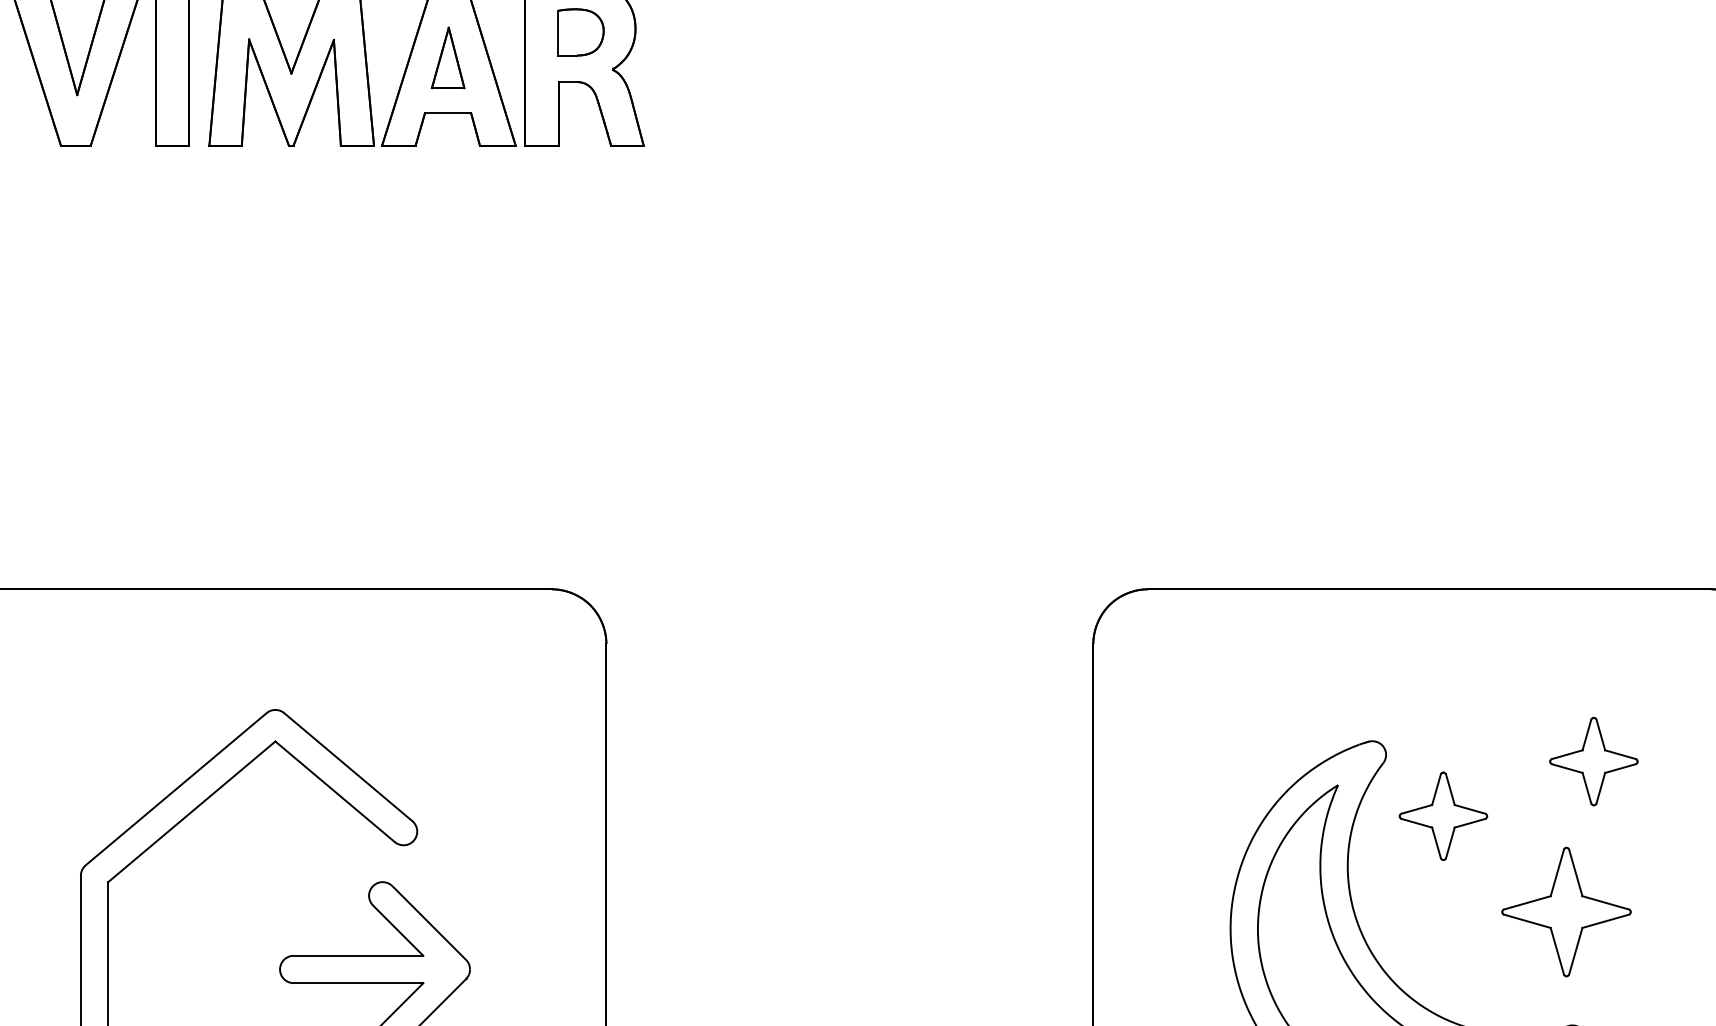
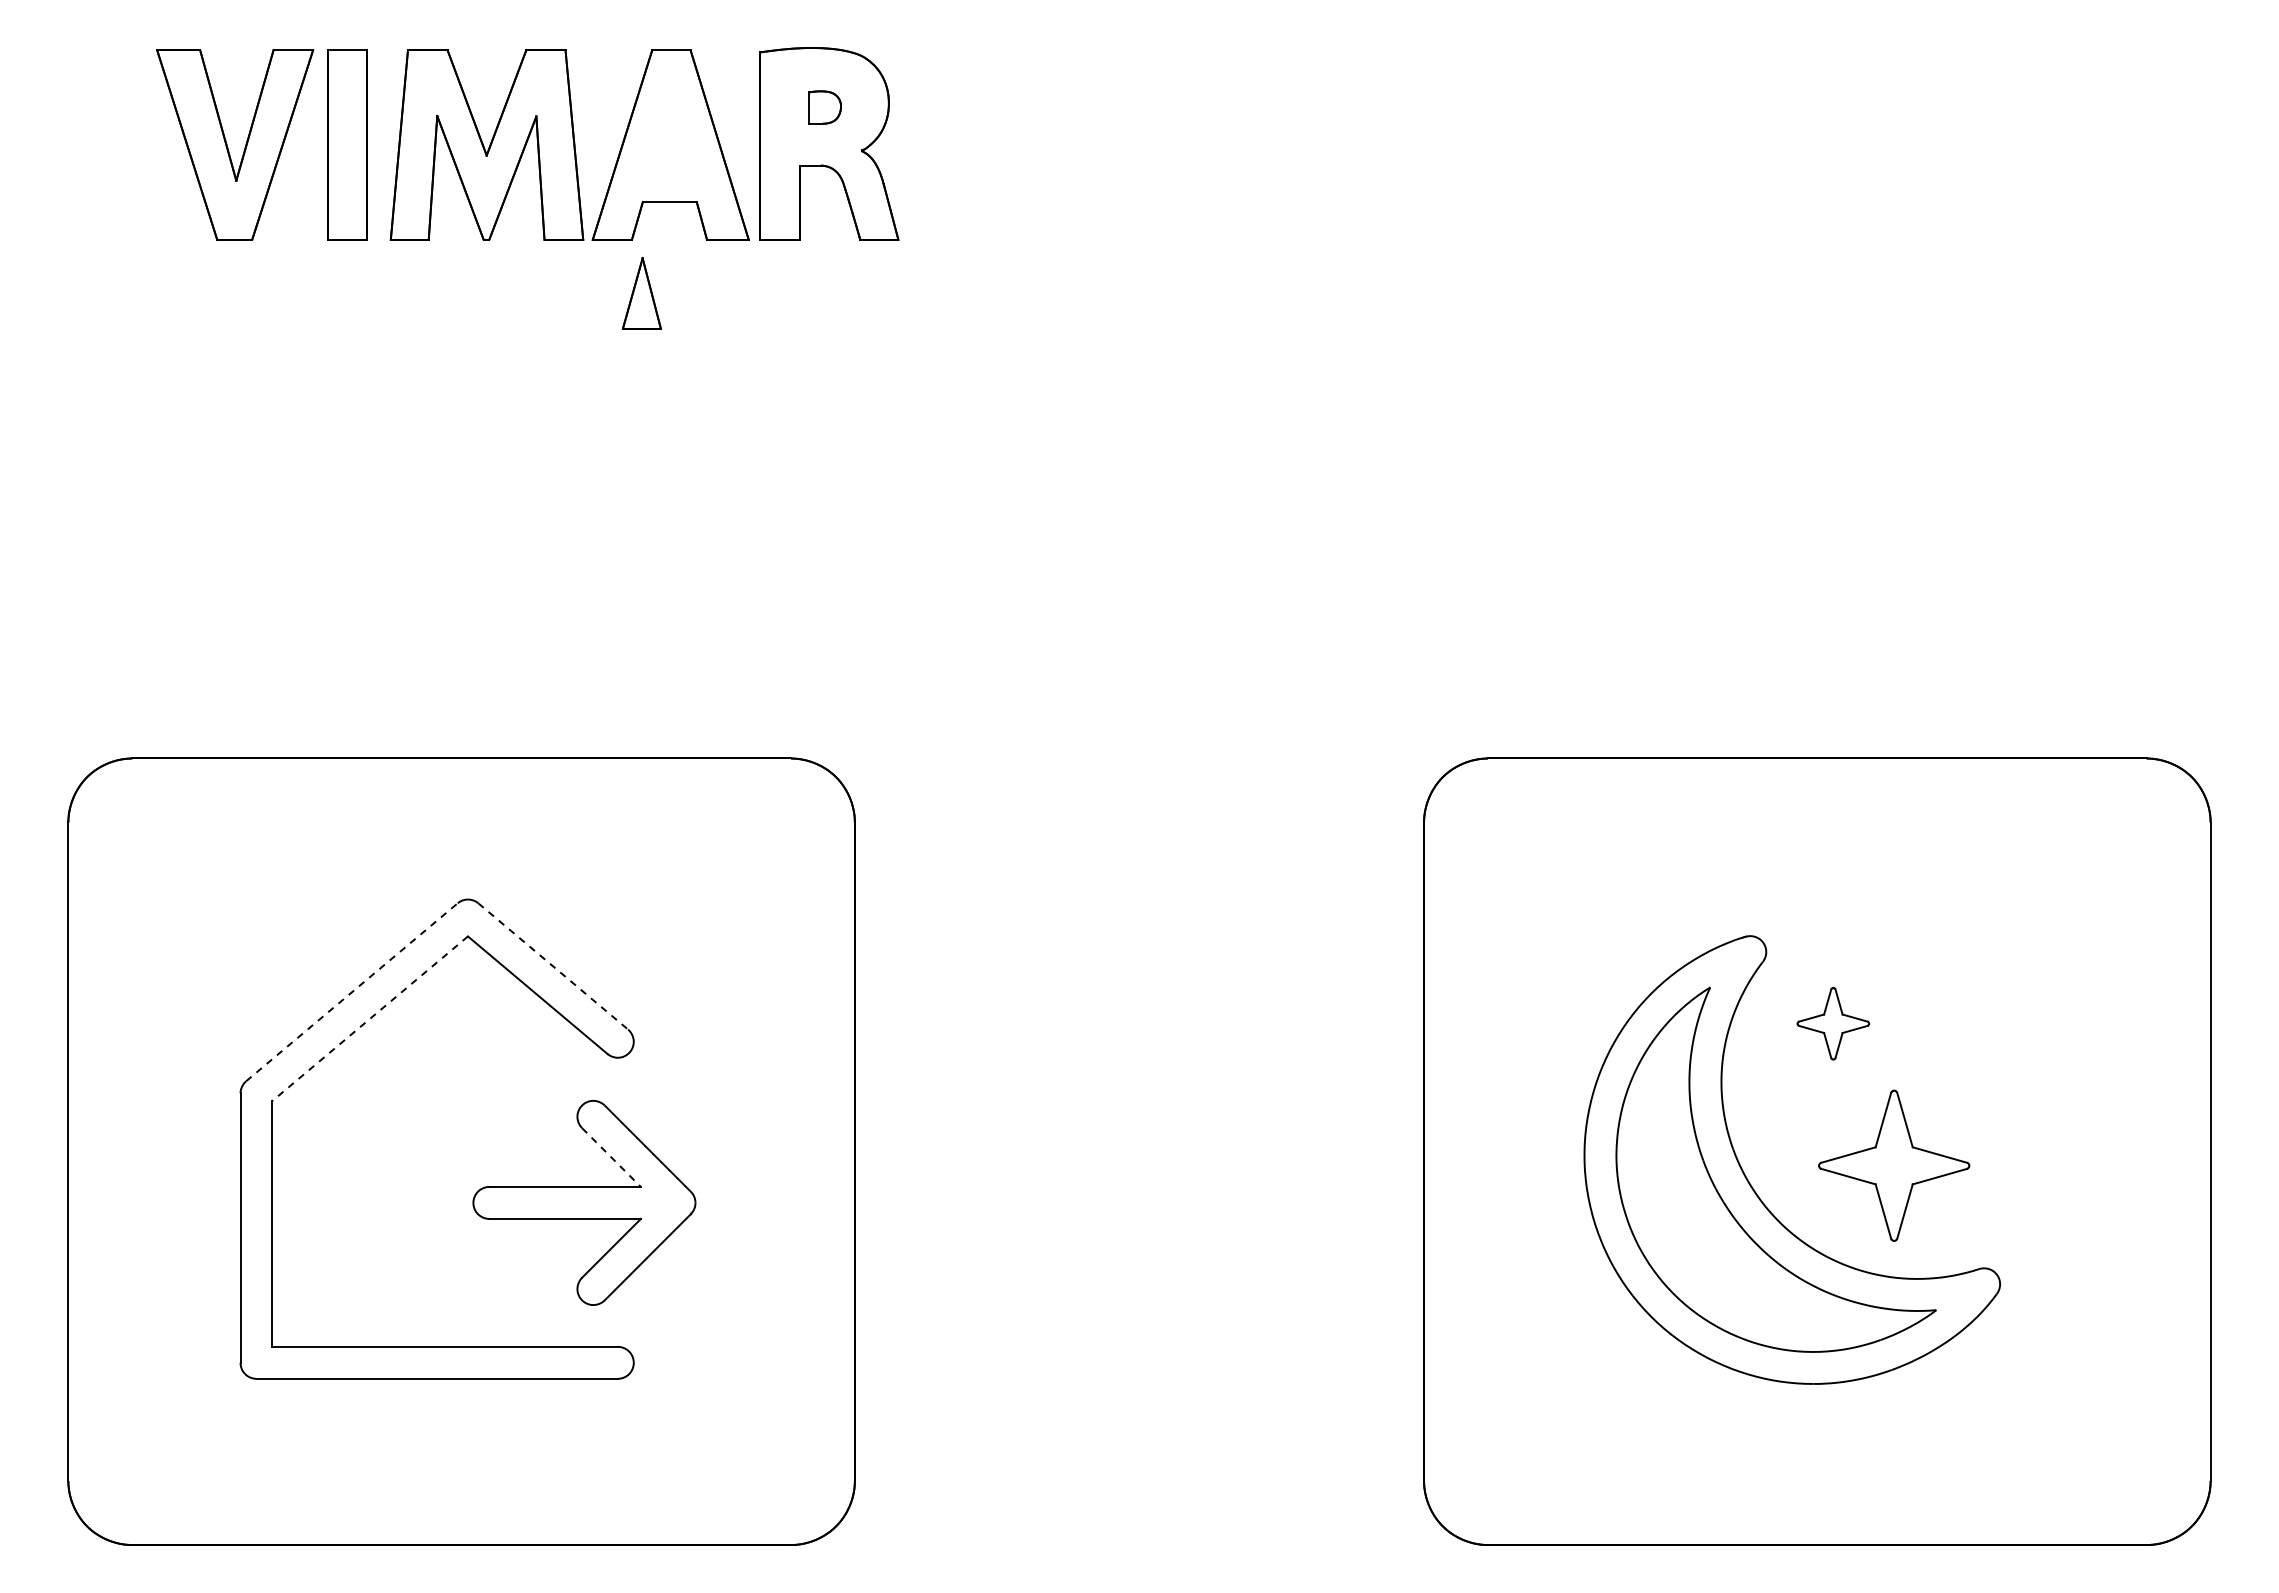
part: (580, 32) -> (824, 107), size x0.6
part: (447, 58) -> (641, 293), moved
part: (1594, 761) -> (2009, 959), removed
line: (348, 767) -> (553, 966), solid -> dashed
line: (176, 788) -> (352, 991), solid -> dashed
line: (192, 811) -> (370, 1018), solid -> dashed
part: (1443, 815) -> (1833, 1023), size x0.7
part: (1566, 911) -> (1894, 1165), moved
line: (398, 930) -> (611, 1157), solid -> dashed

